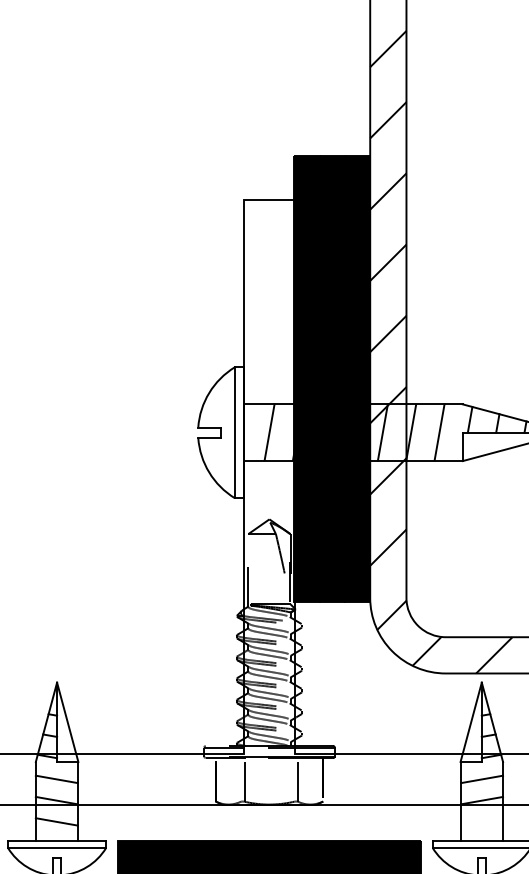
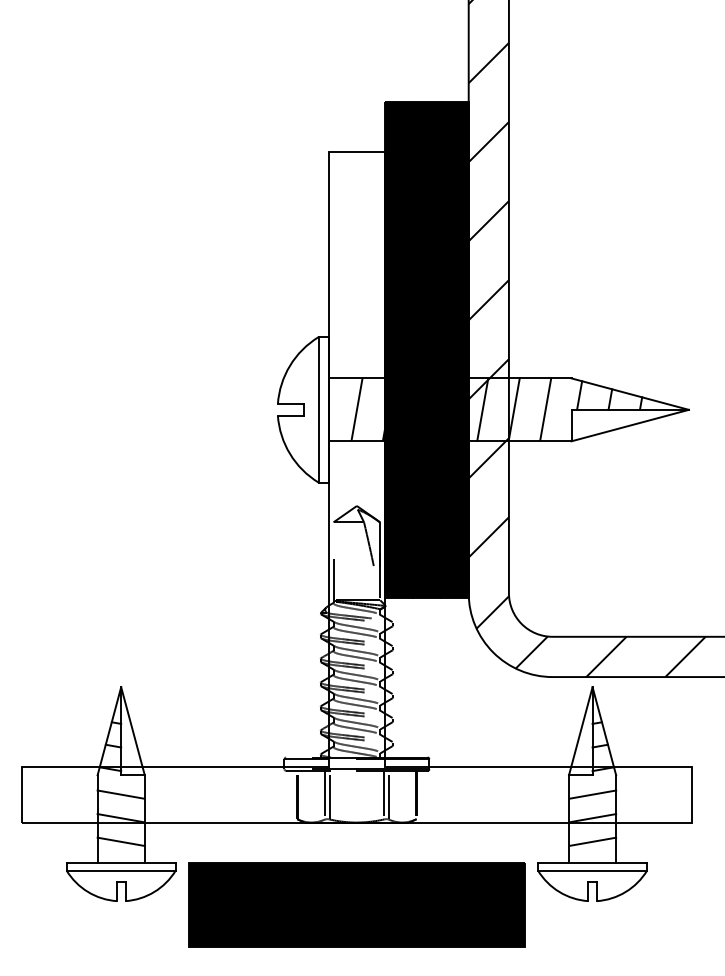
line: (241, 779) -> (325, 794), added
line: (294, 779) -> (384, 794), added
line: (481, 821) -> (592, 841), added

